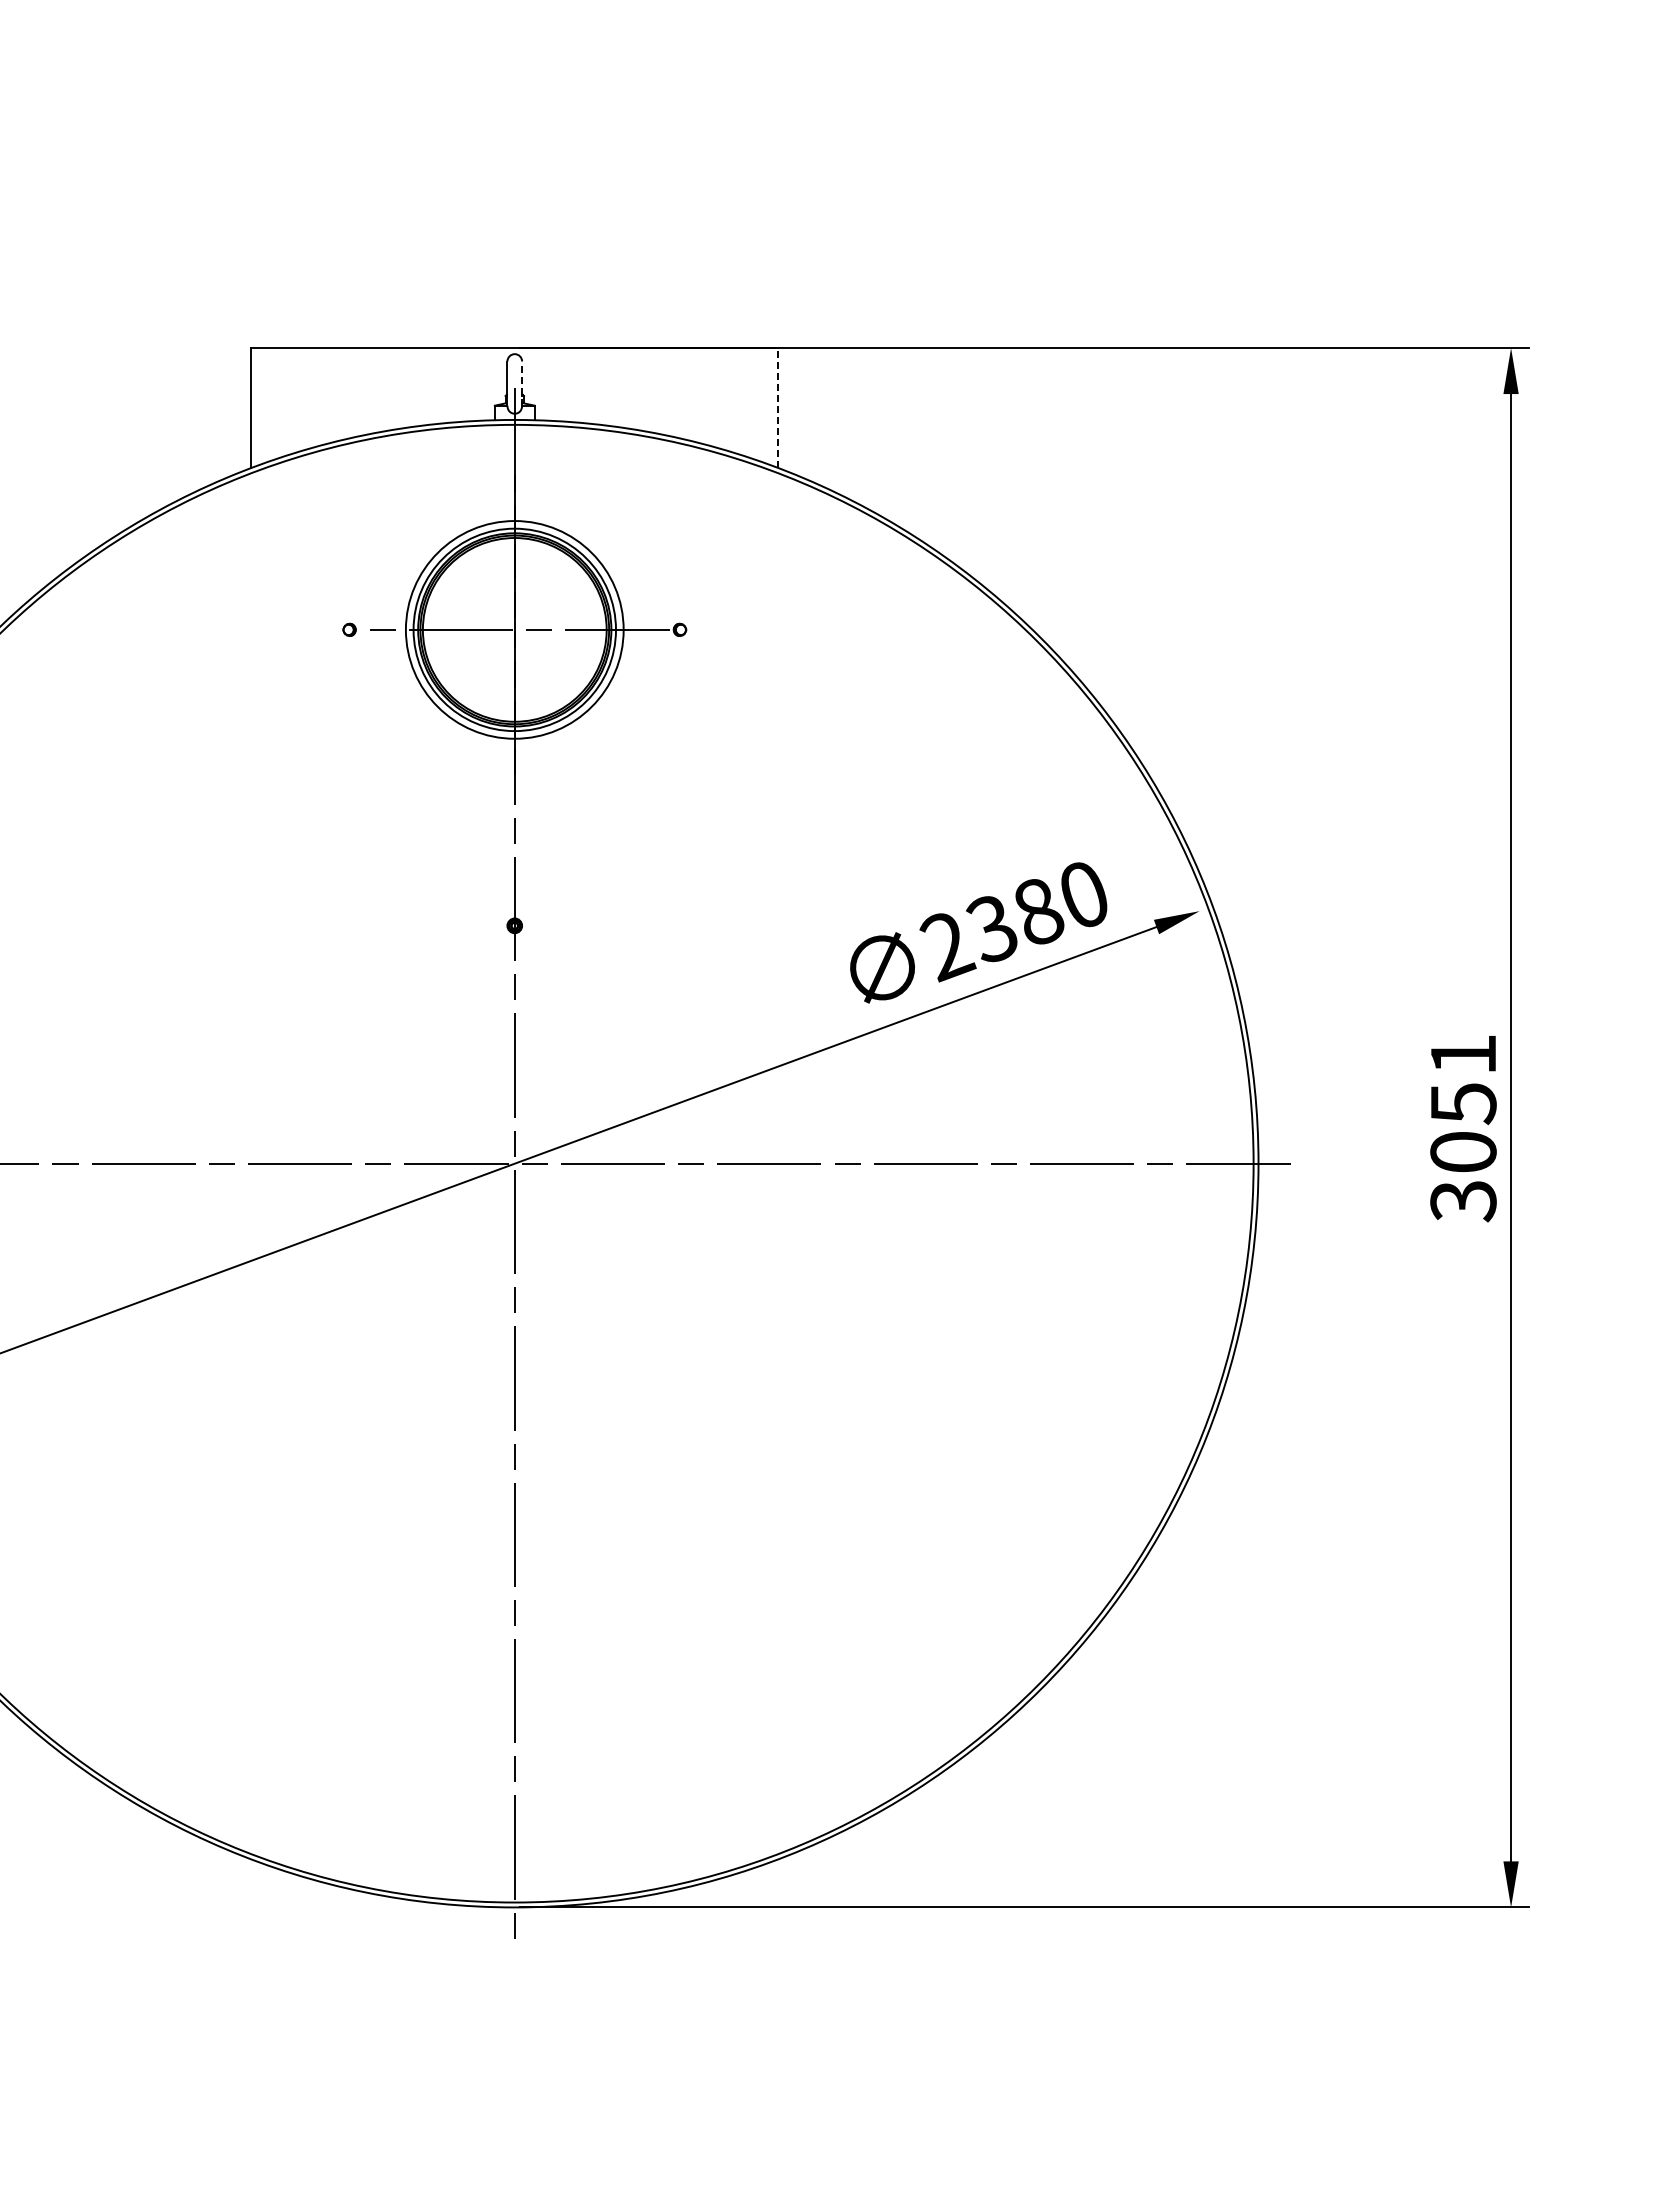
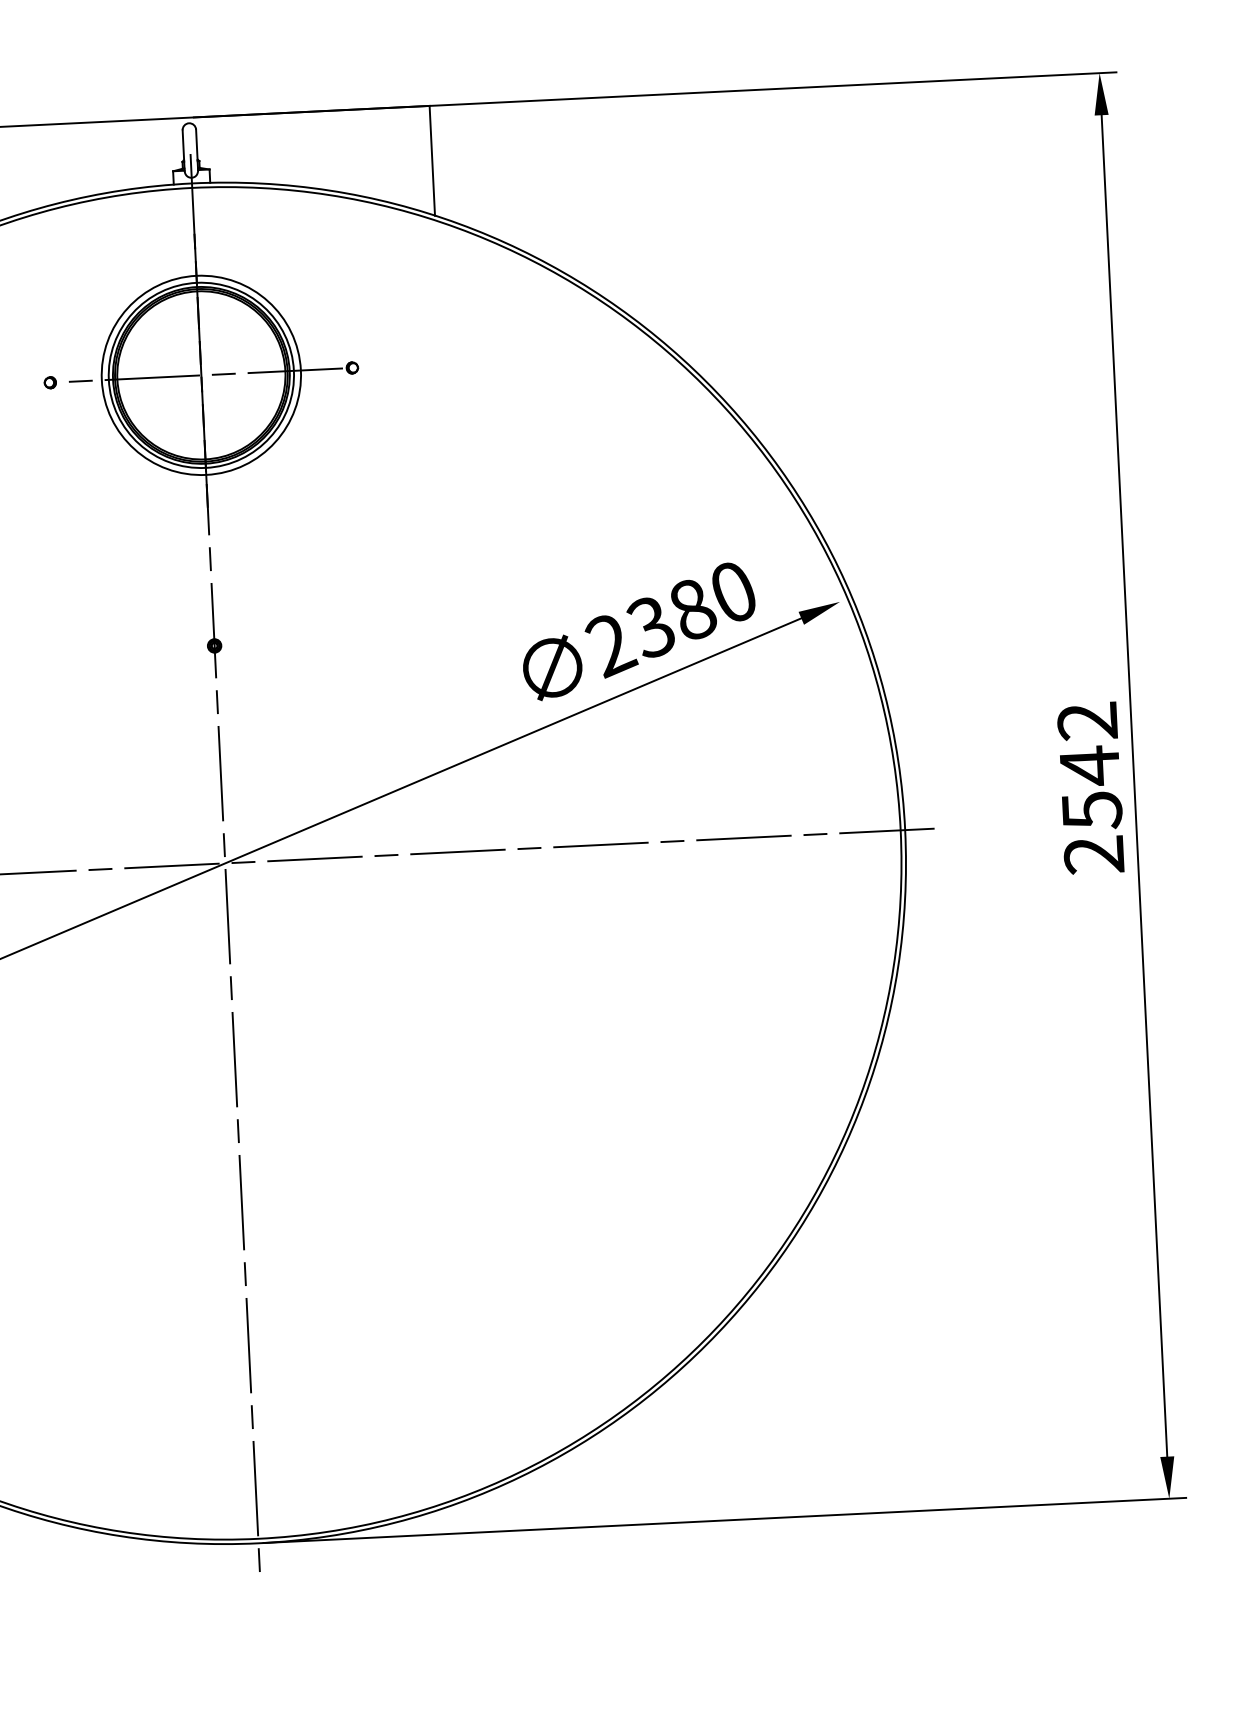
line: (522, 383) -> (197, 149), dashed -> solid
line: (778, 407) -> (432, 160), dashed -> solid
text: (1463, 1128) -> (1090, 788), 3051 -> 2542

